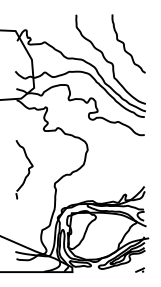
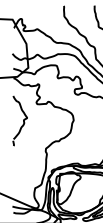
part: (24, 169) -> (20, 120), moved

